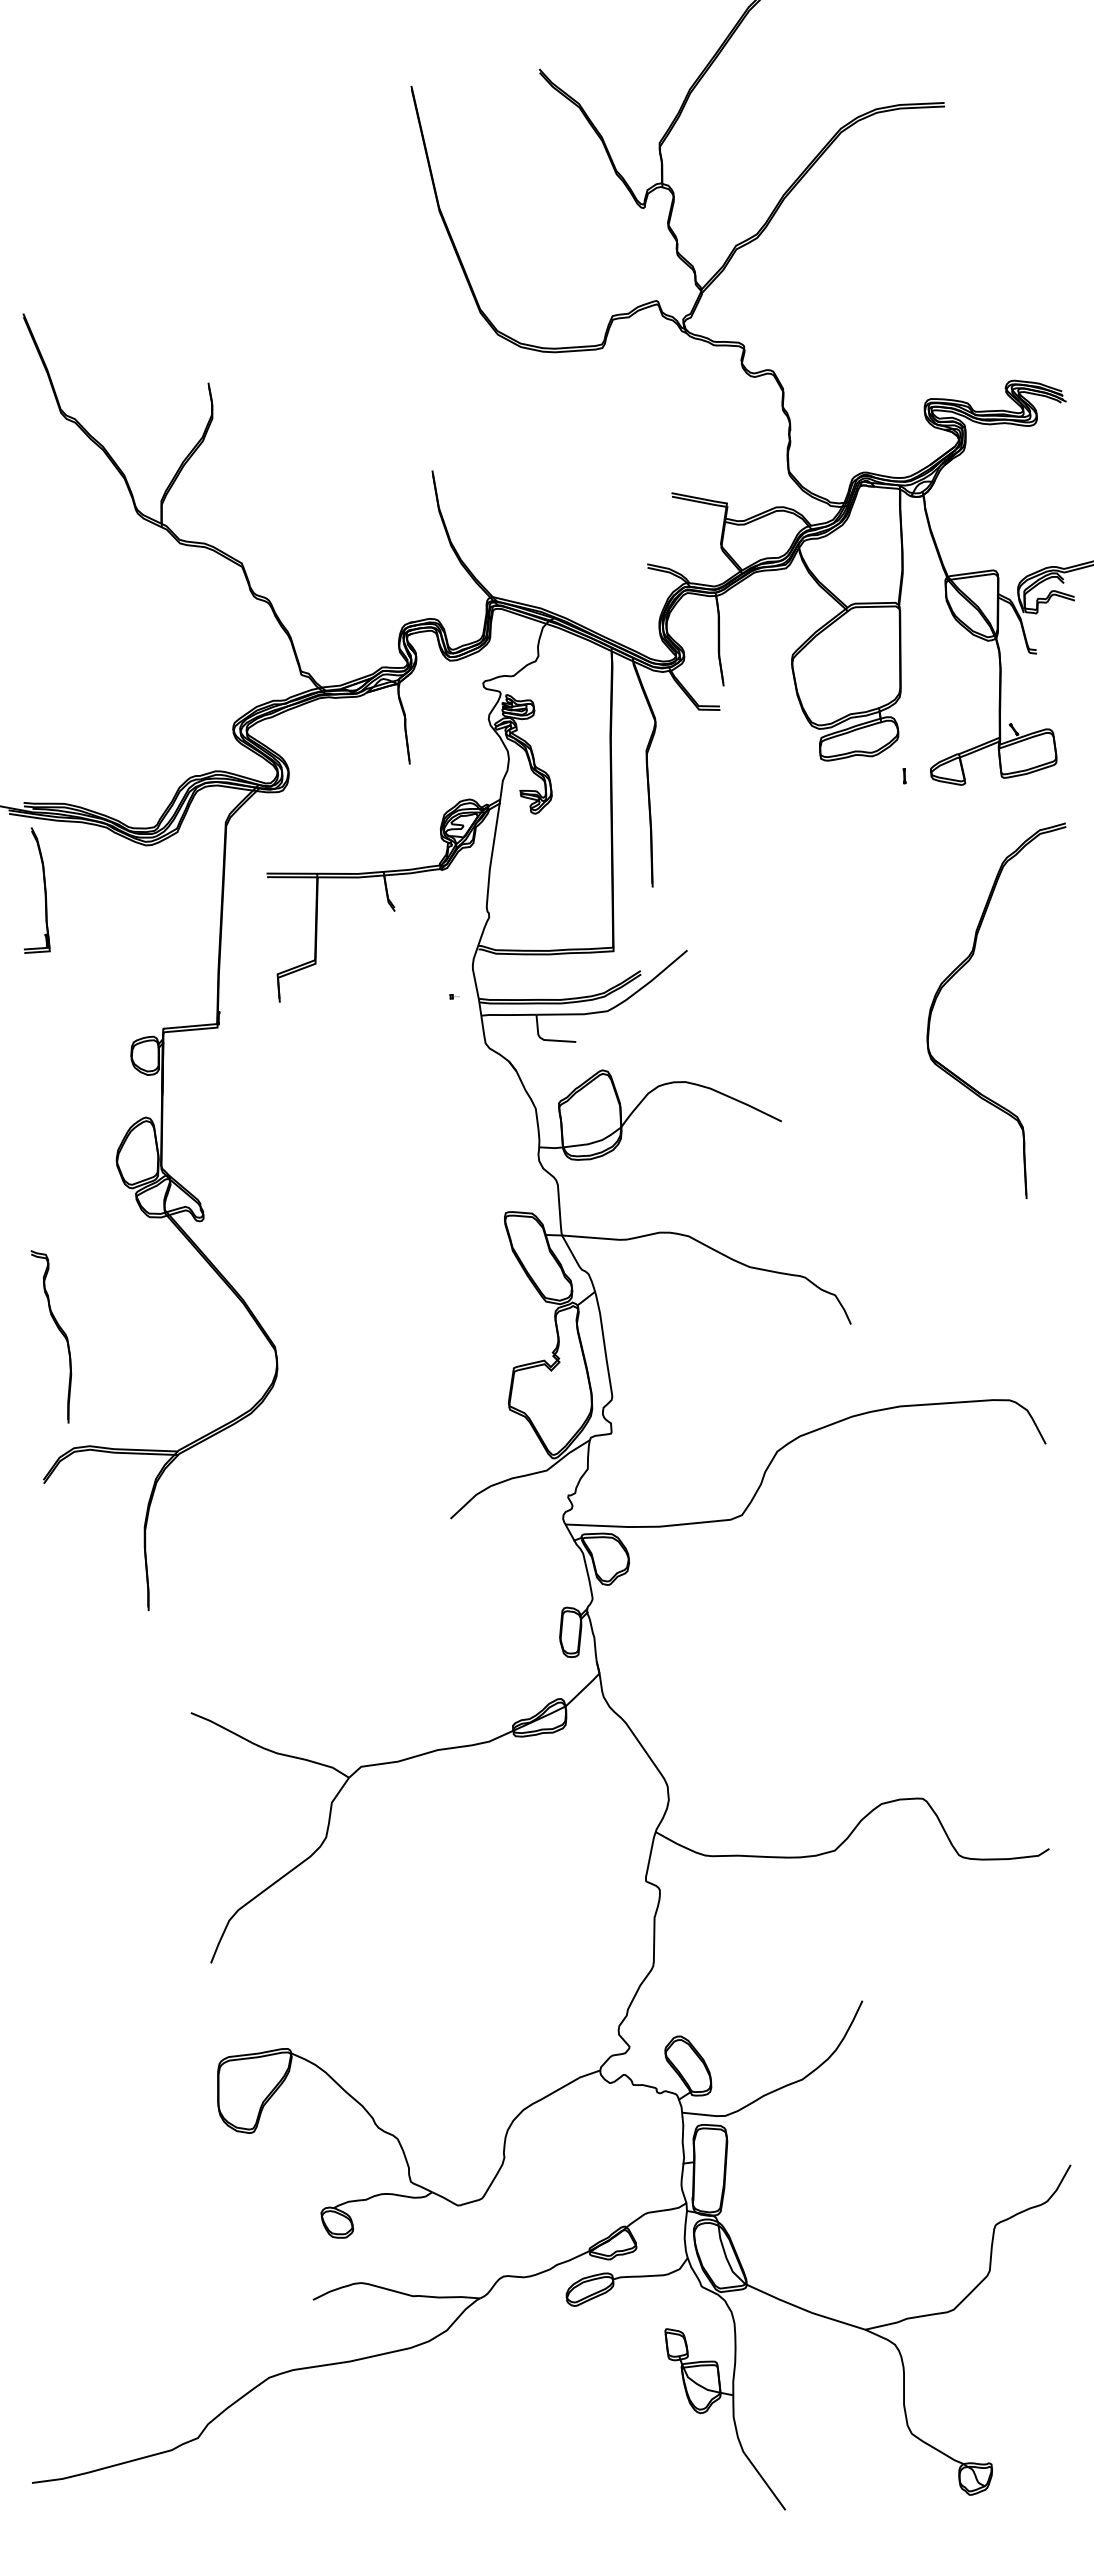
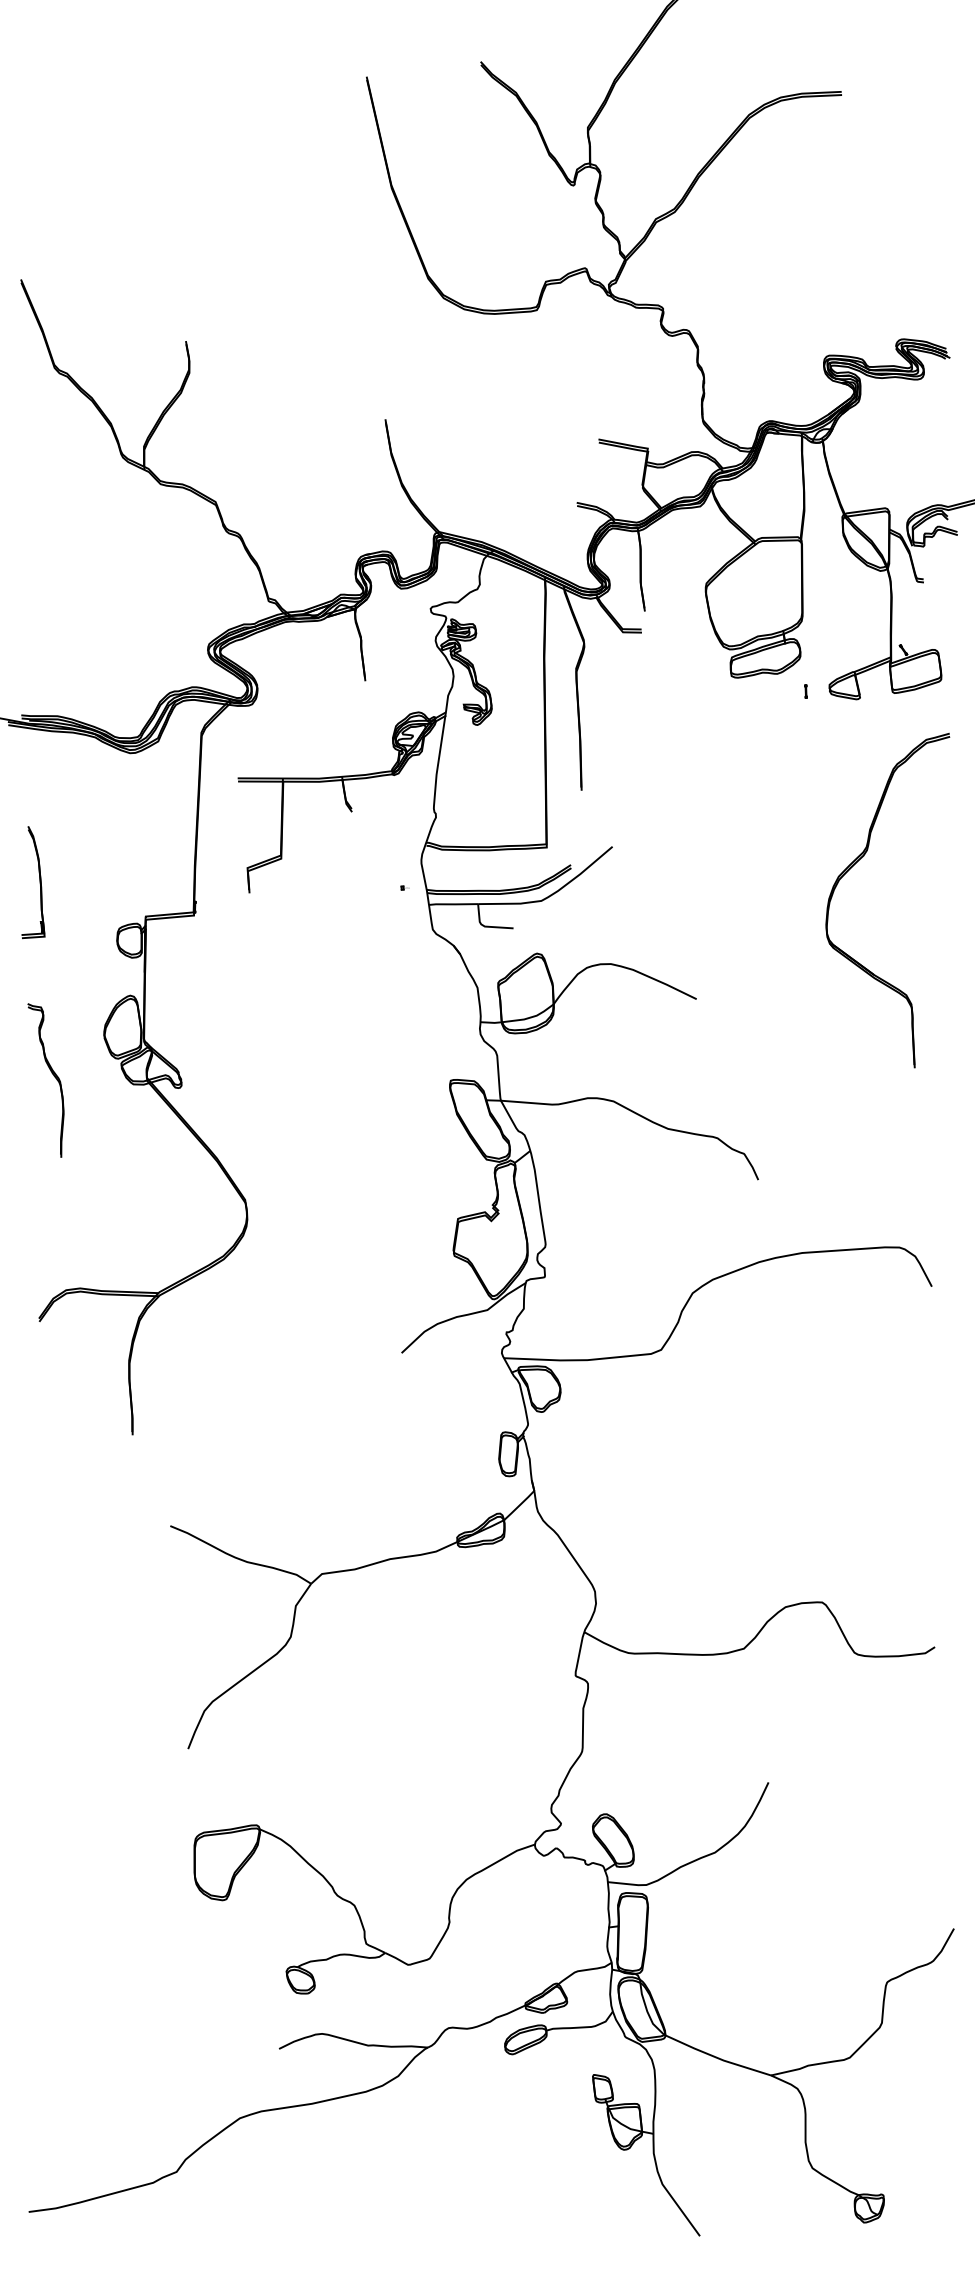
part: (44, 890) -> (39, 882), moved
part: (59, 1331) -> (53, 1075), moved

